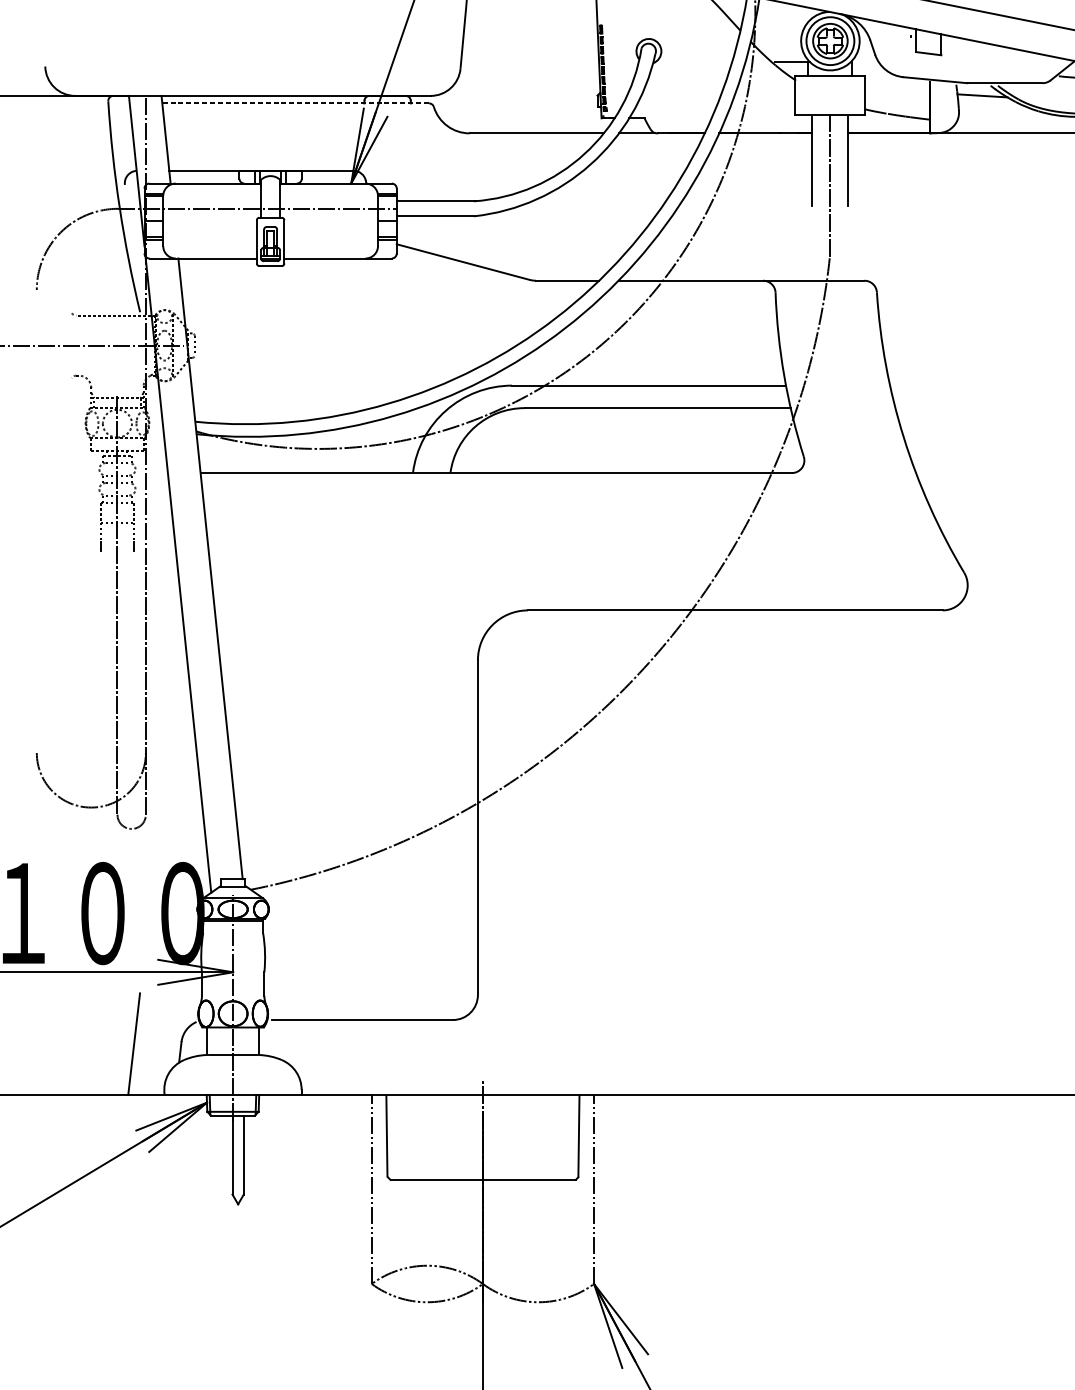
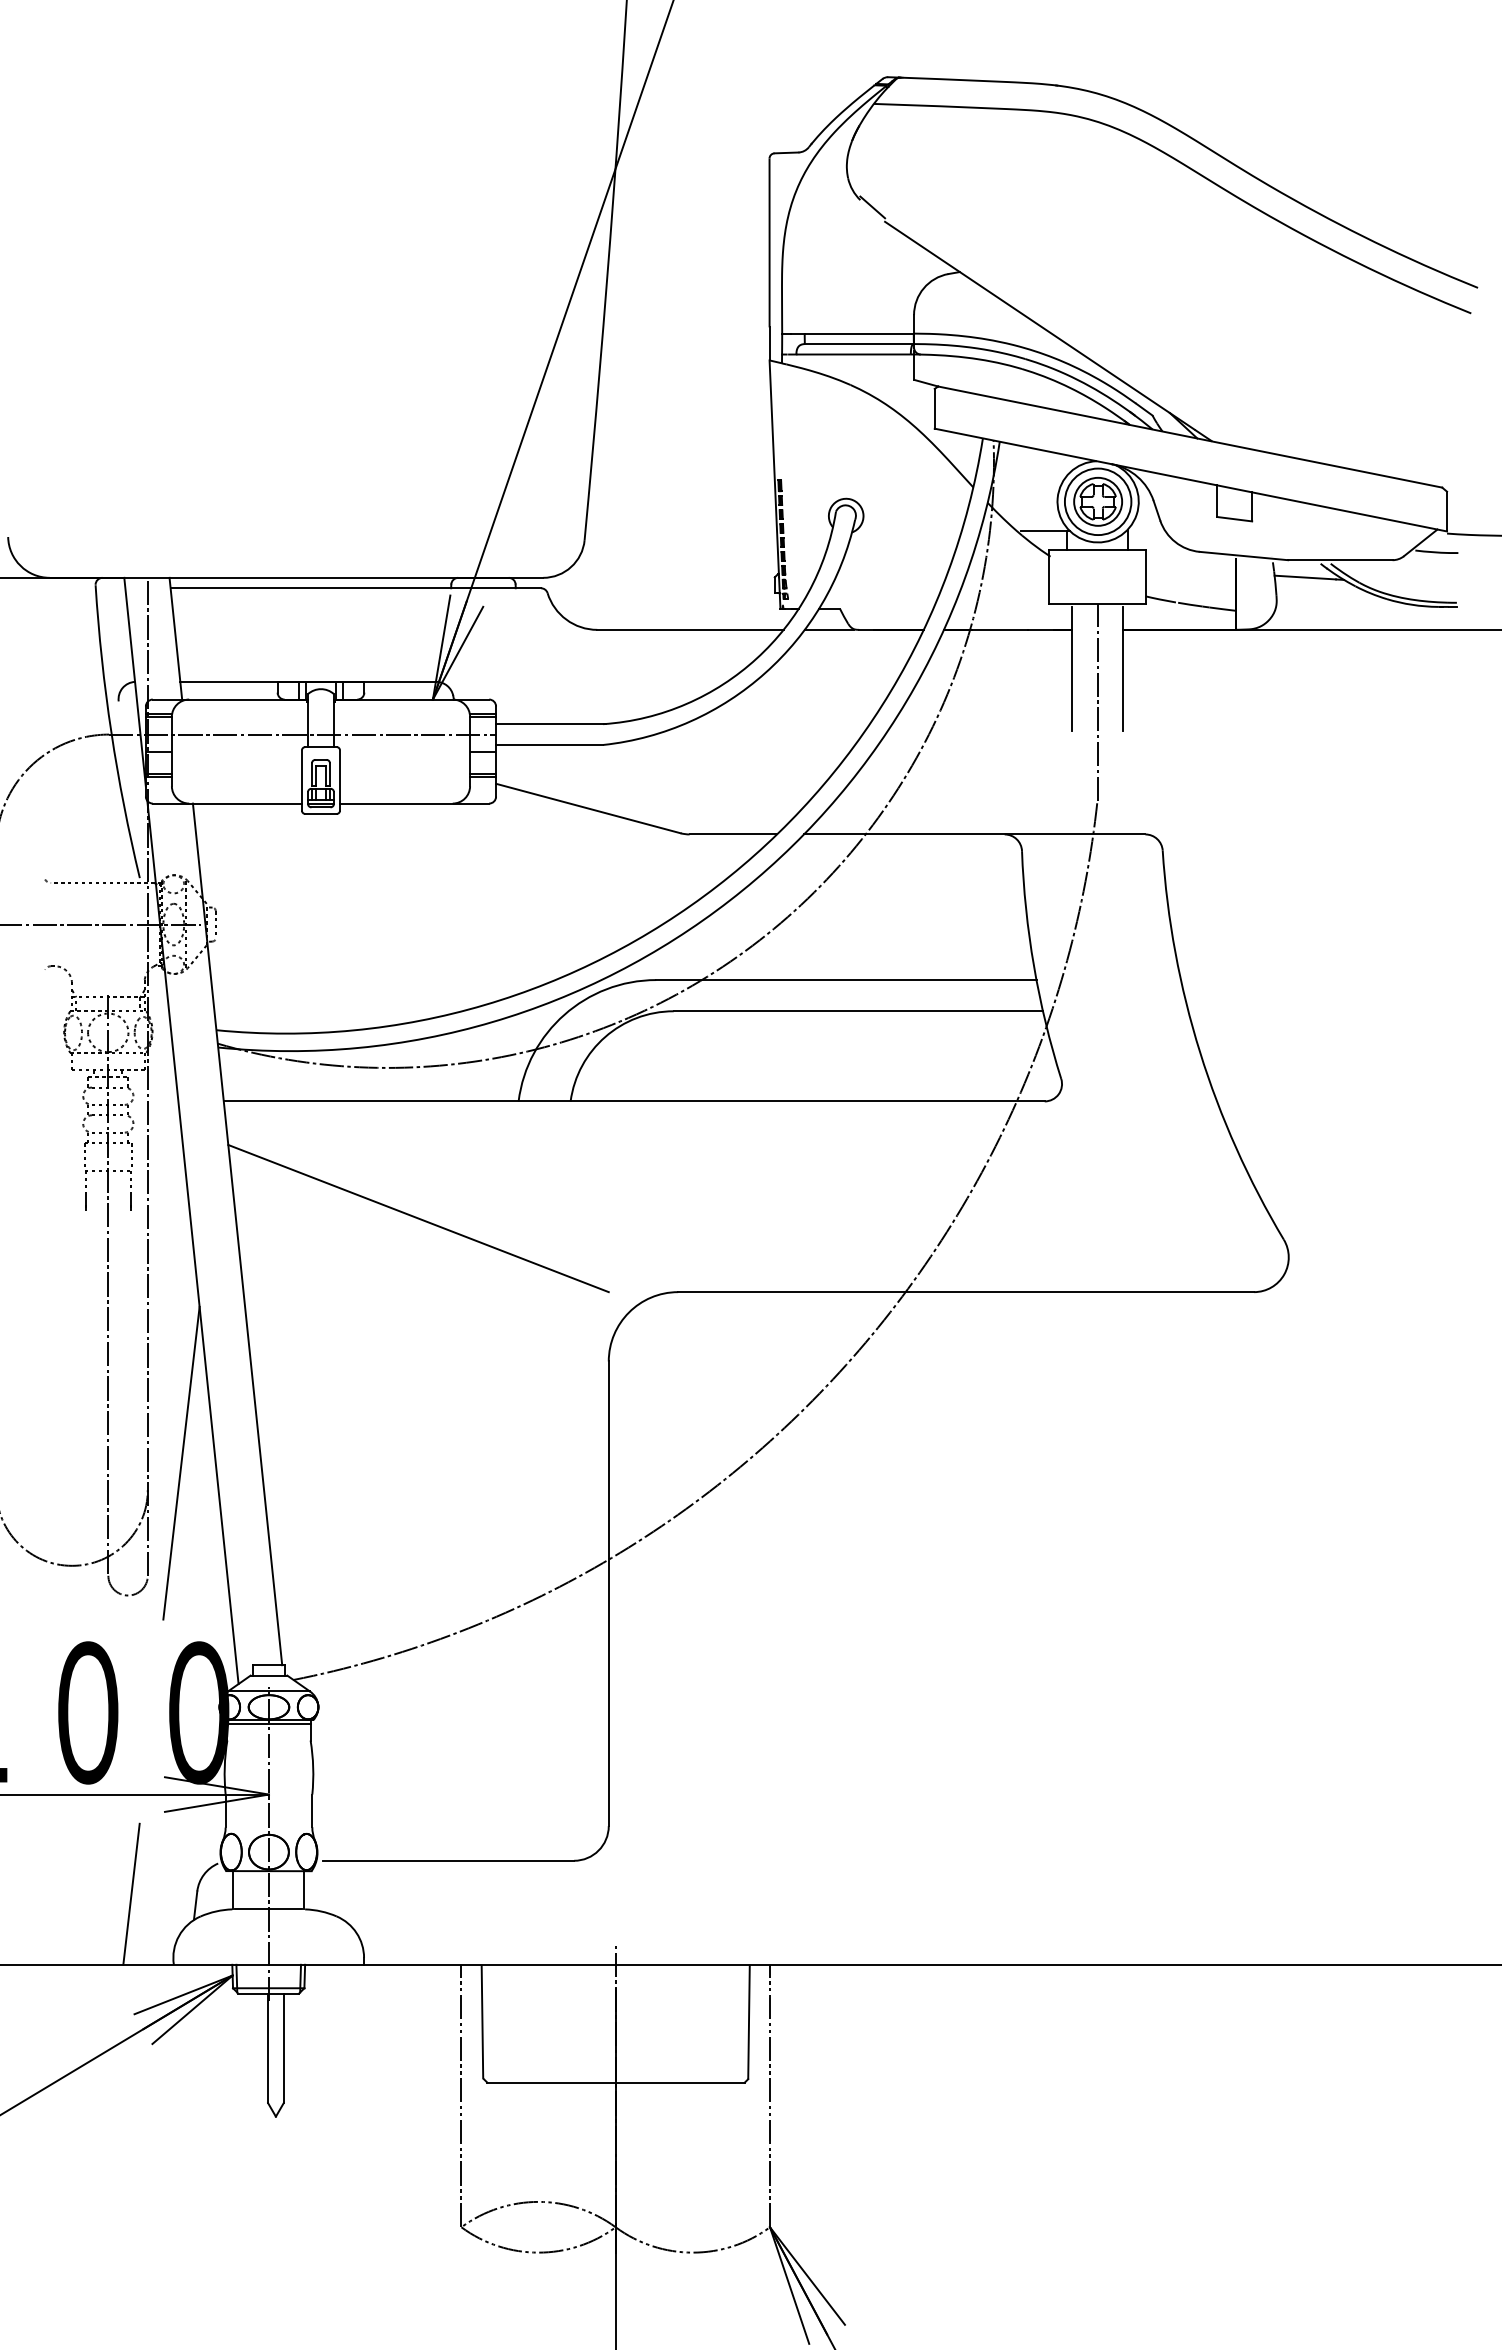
line: (295, 103) -> (355, 588), dashed -> solid
line: (340, 557) -> (418, 1218), added
line: (170, 733) -> (181, 1462), added

